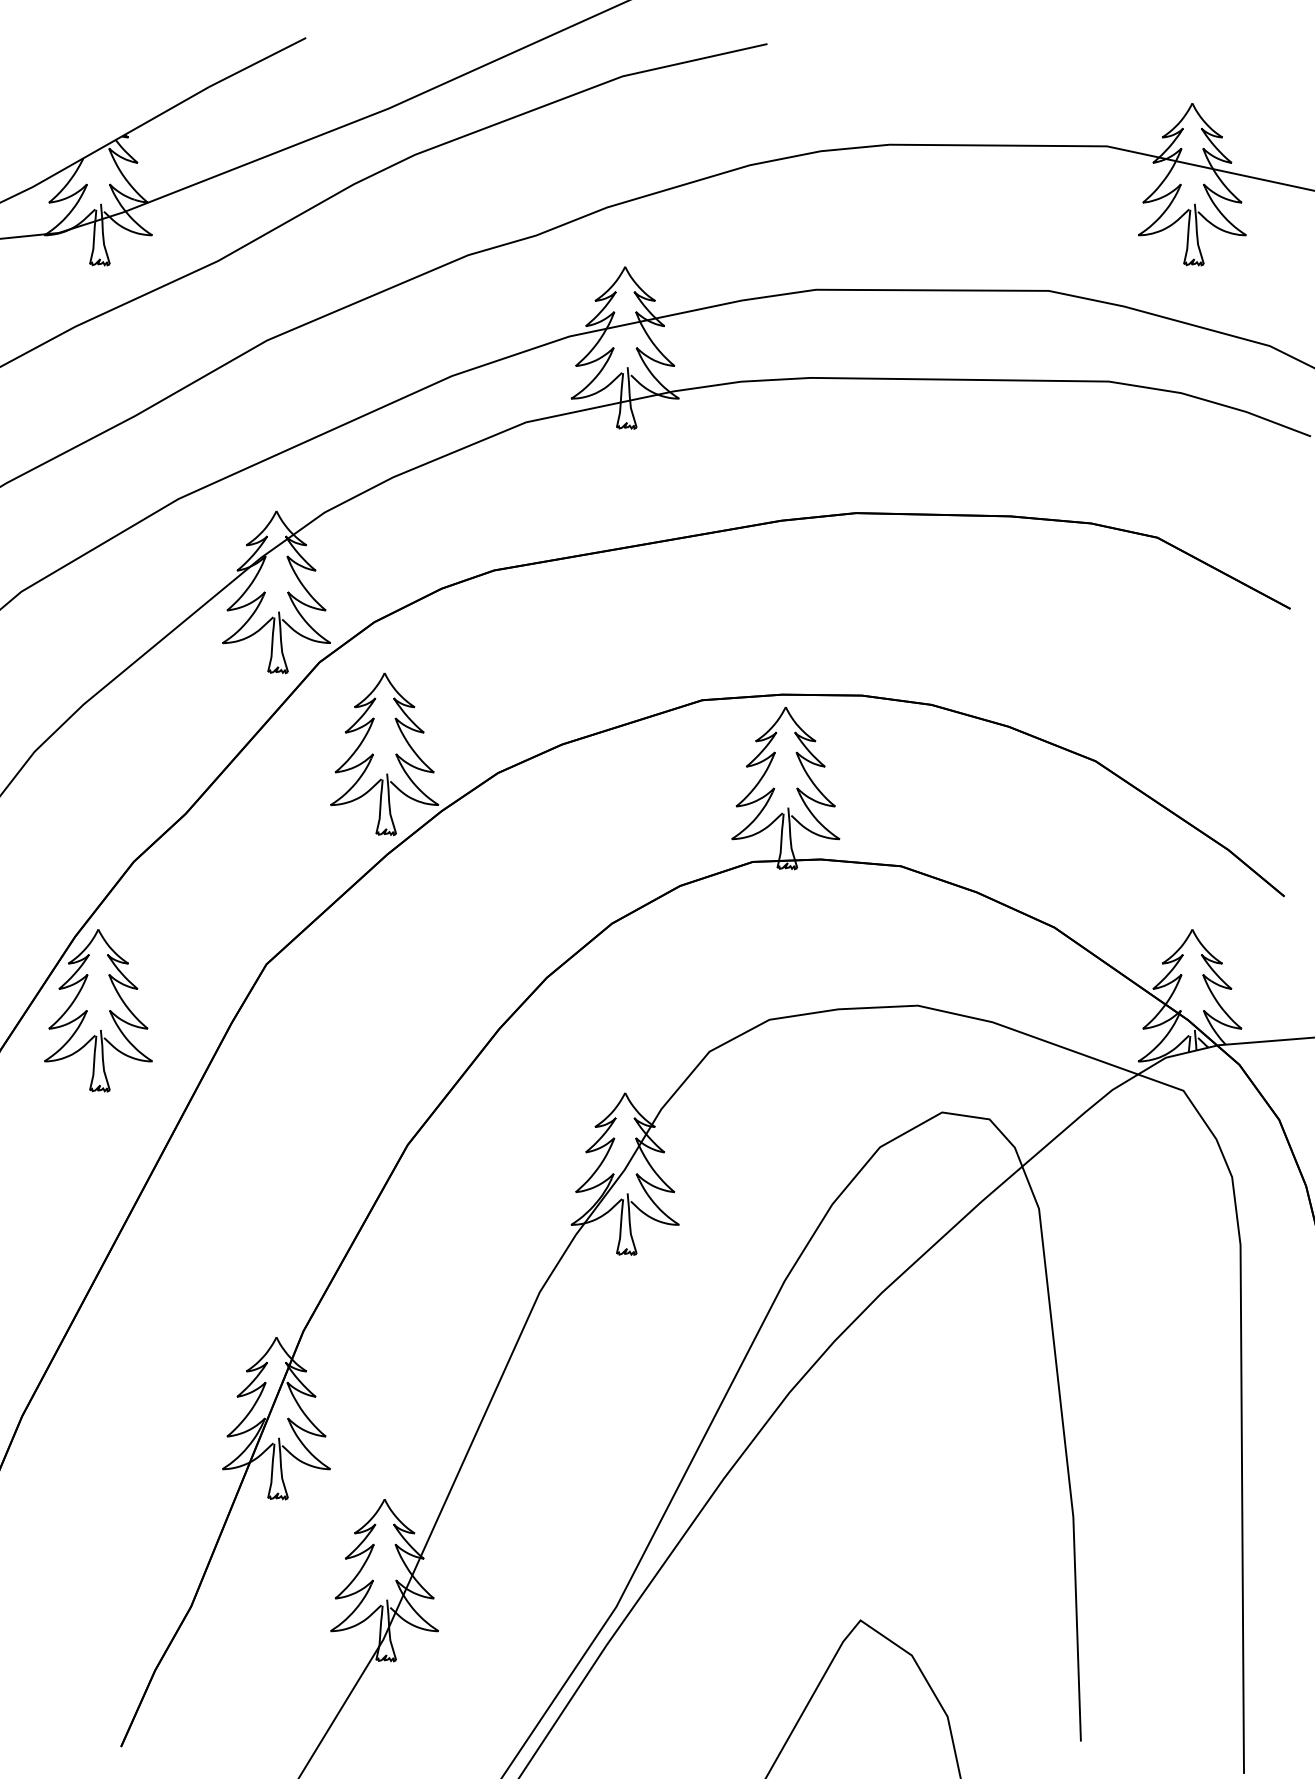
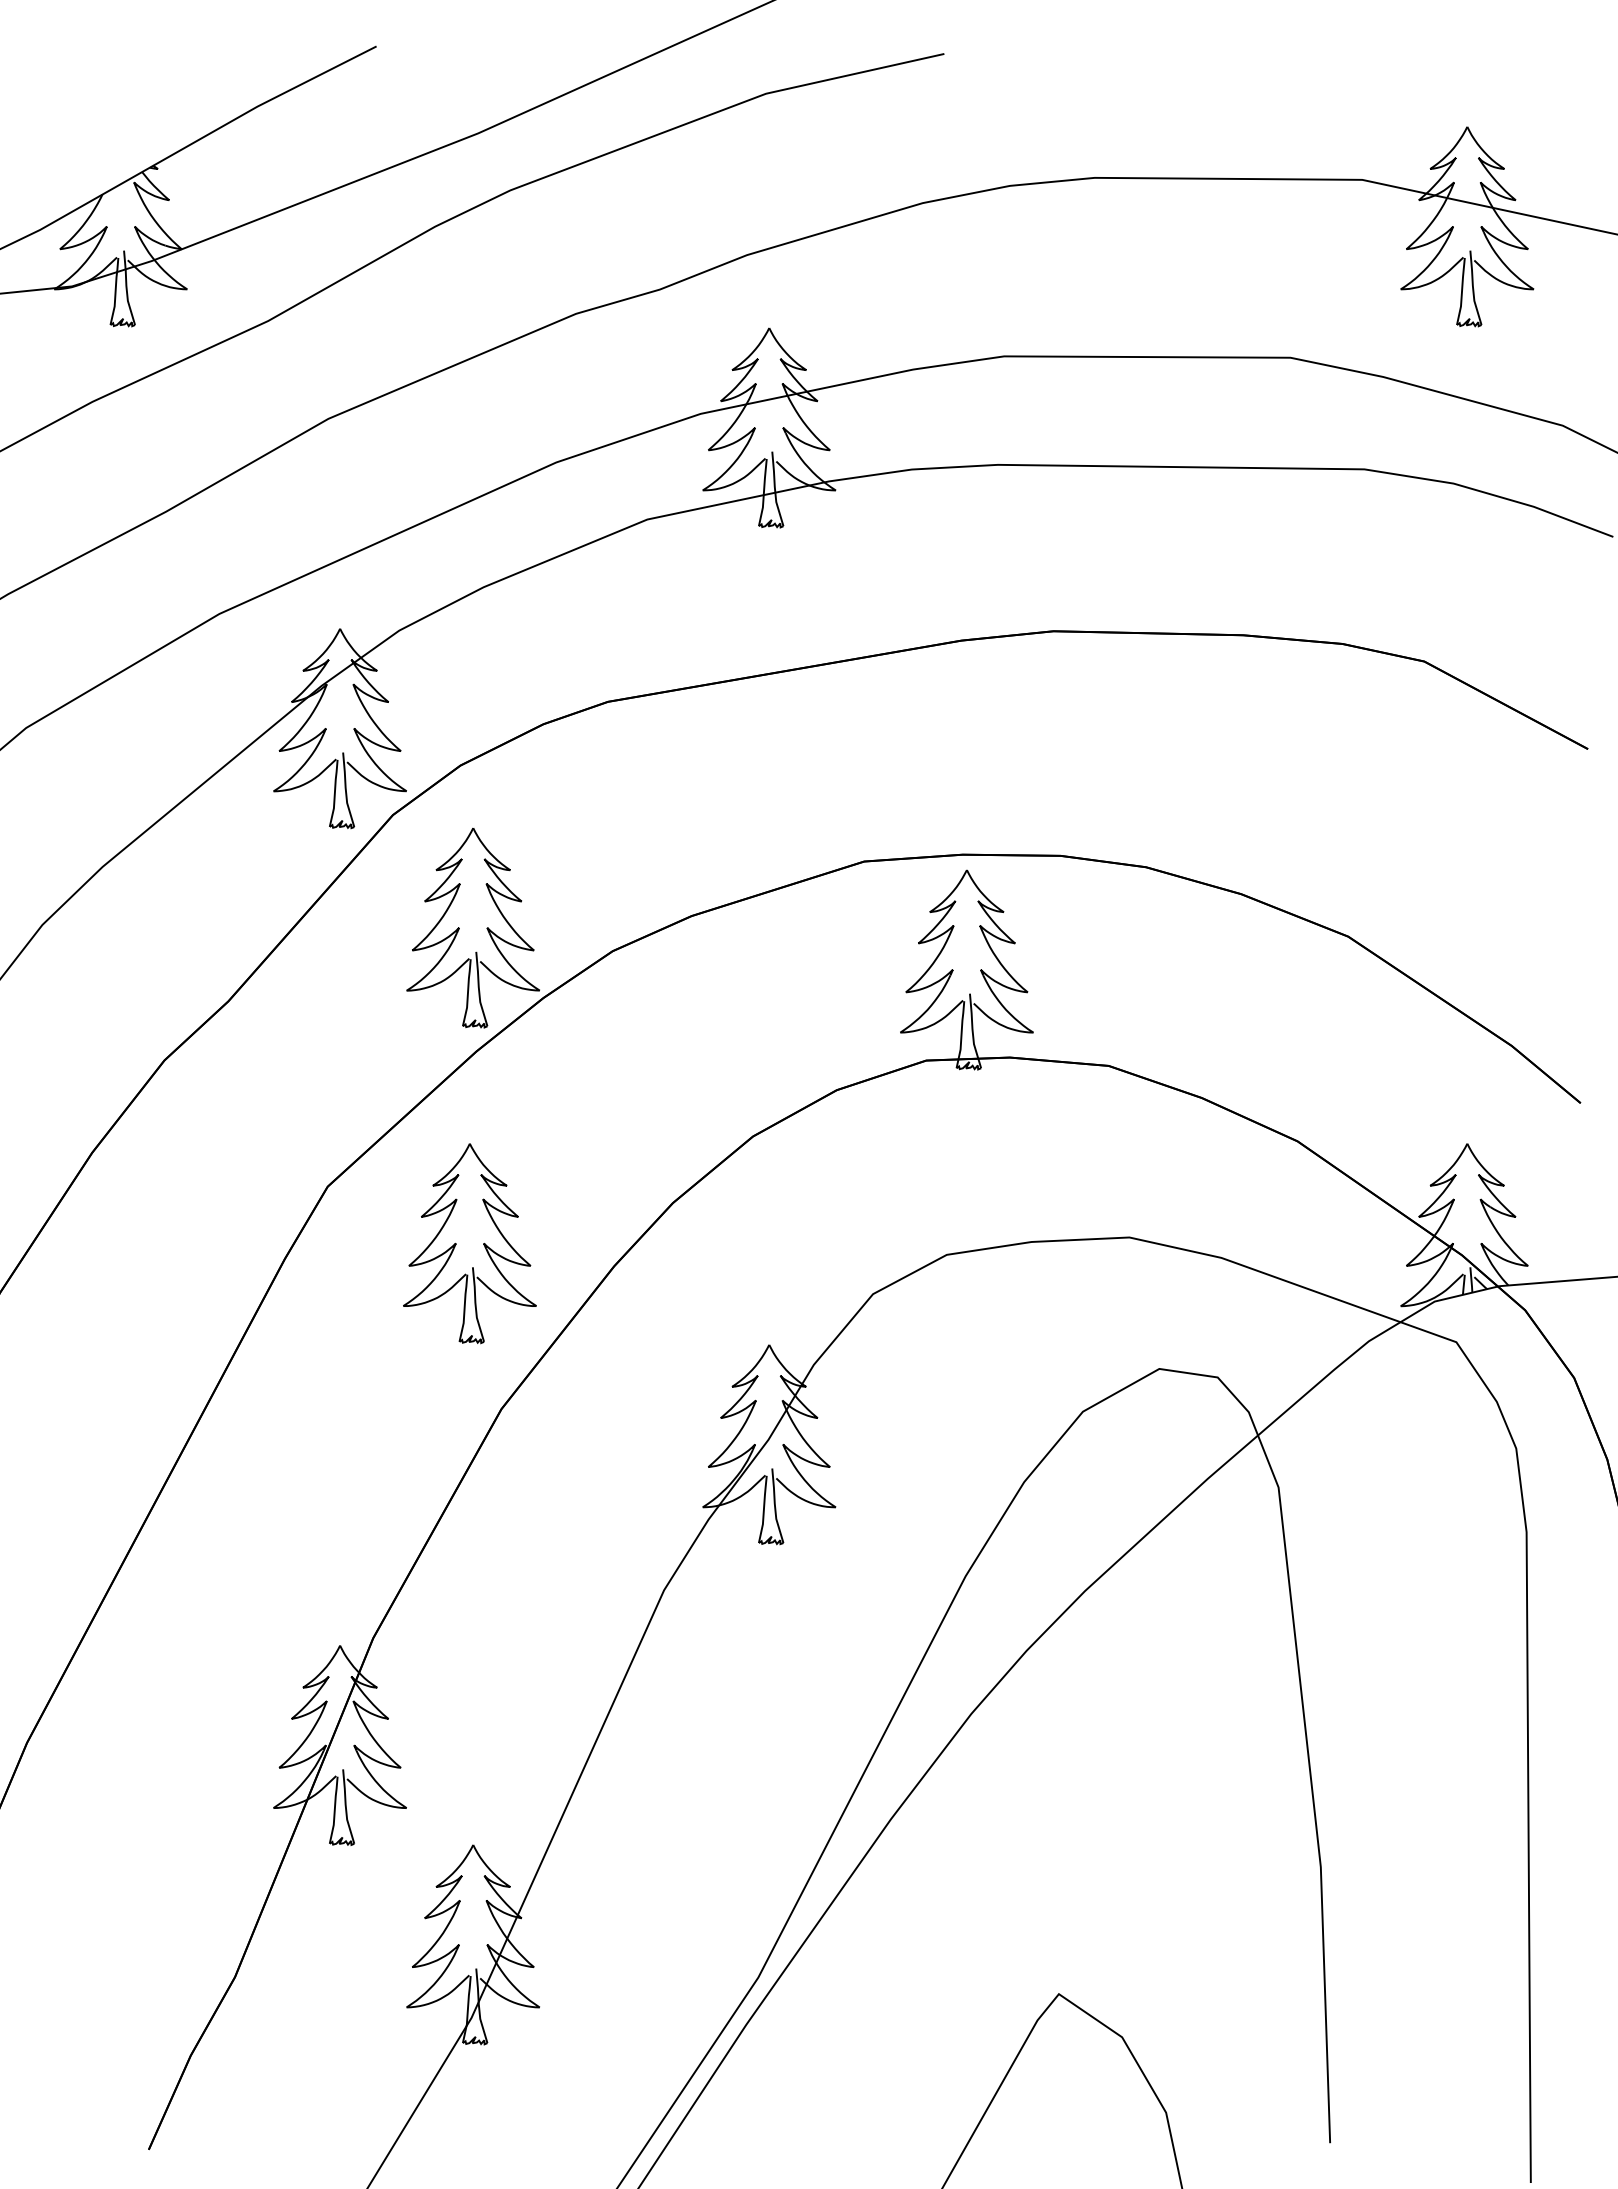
part: (87, 1010) -> (456, 1243), moved

